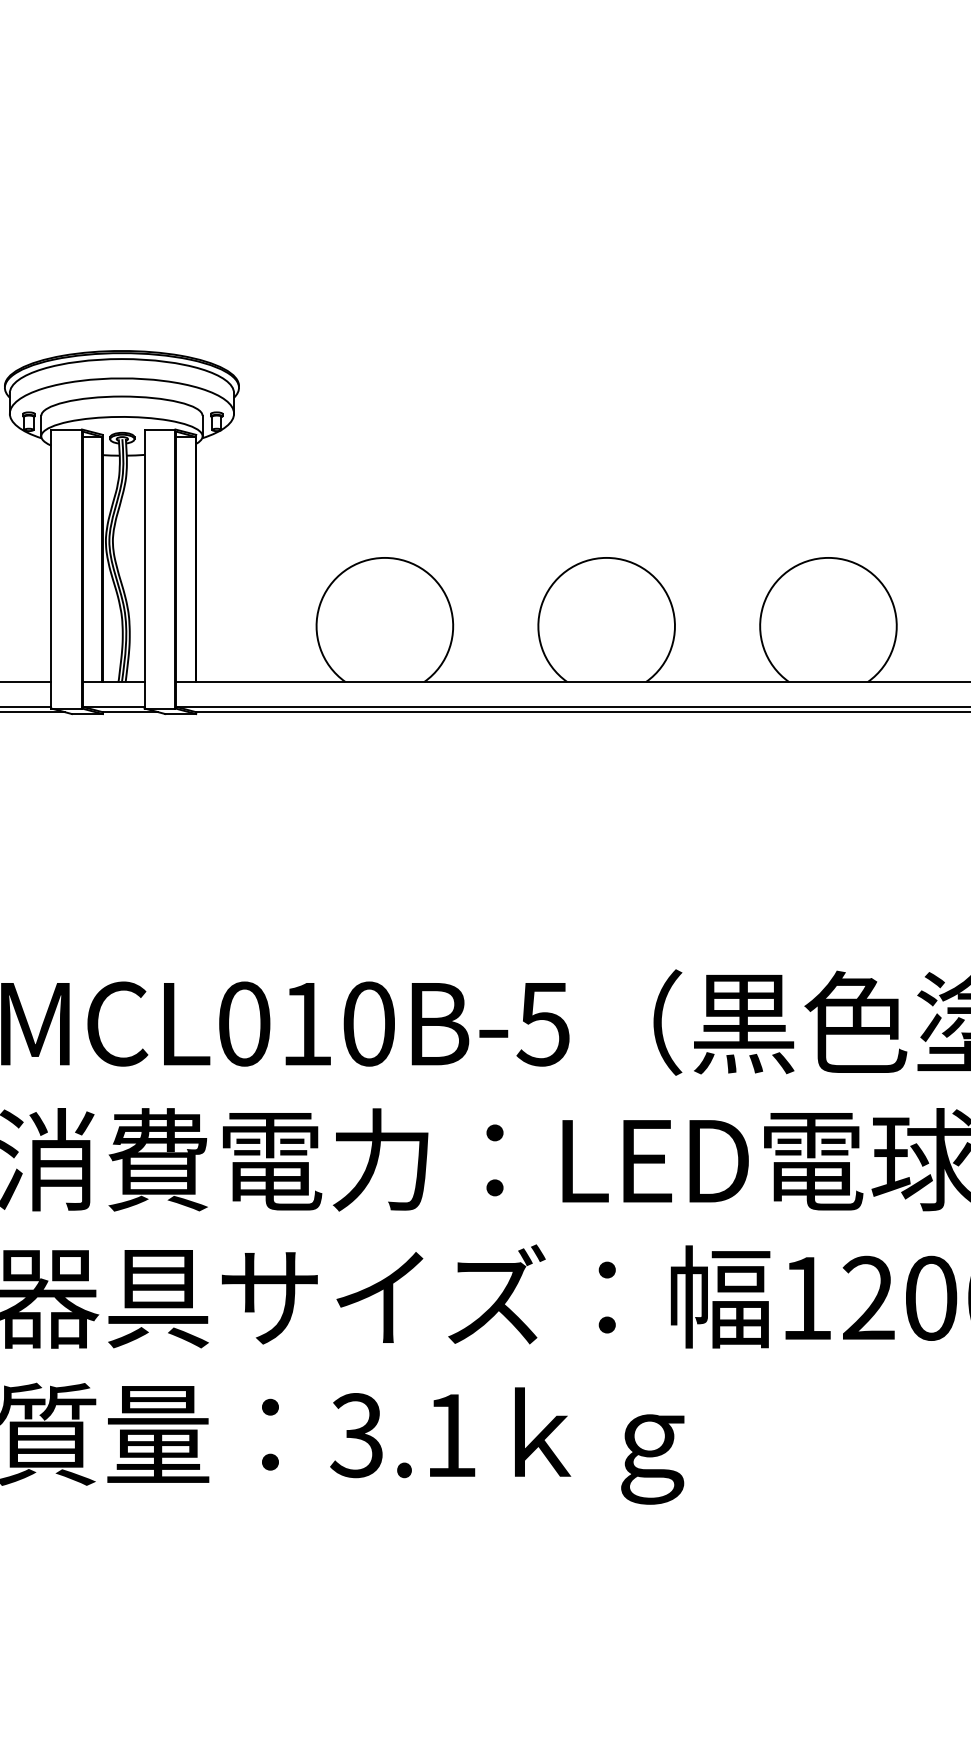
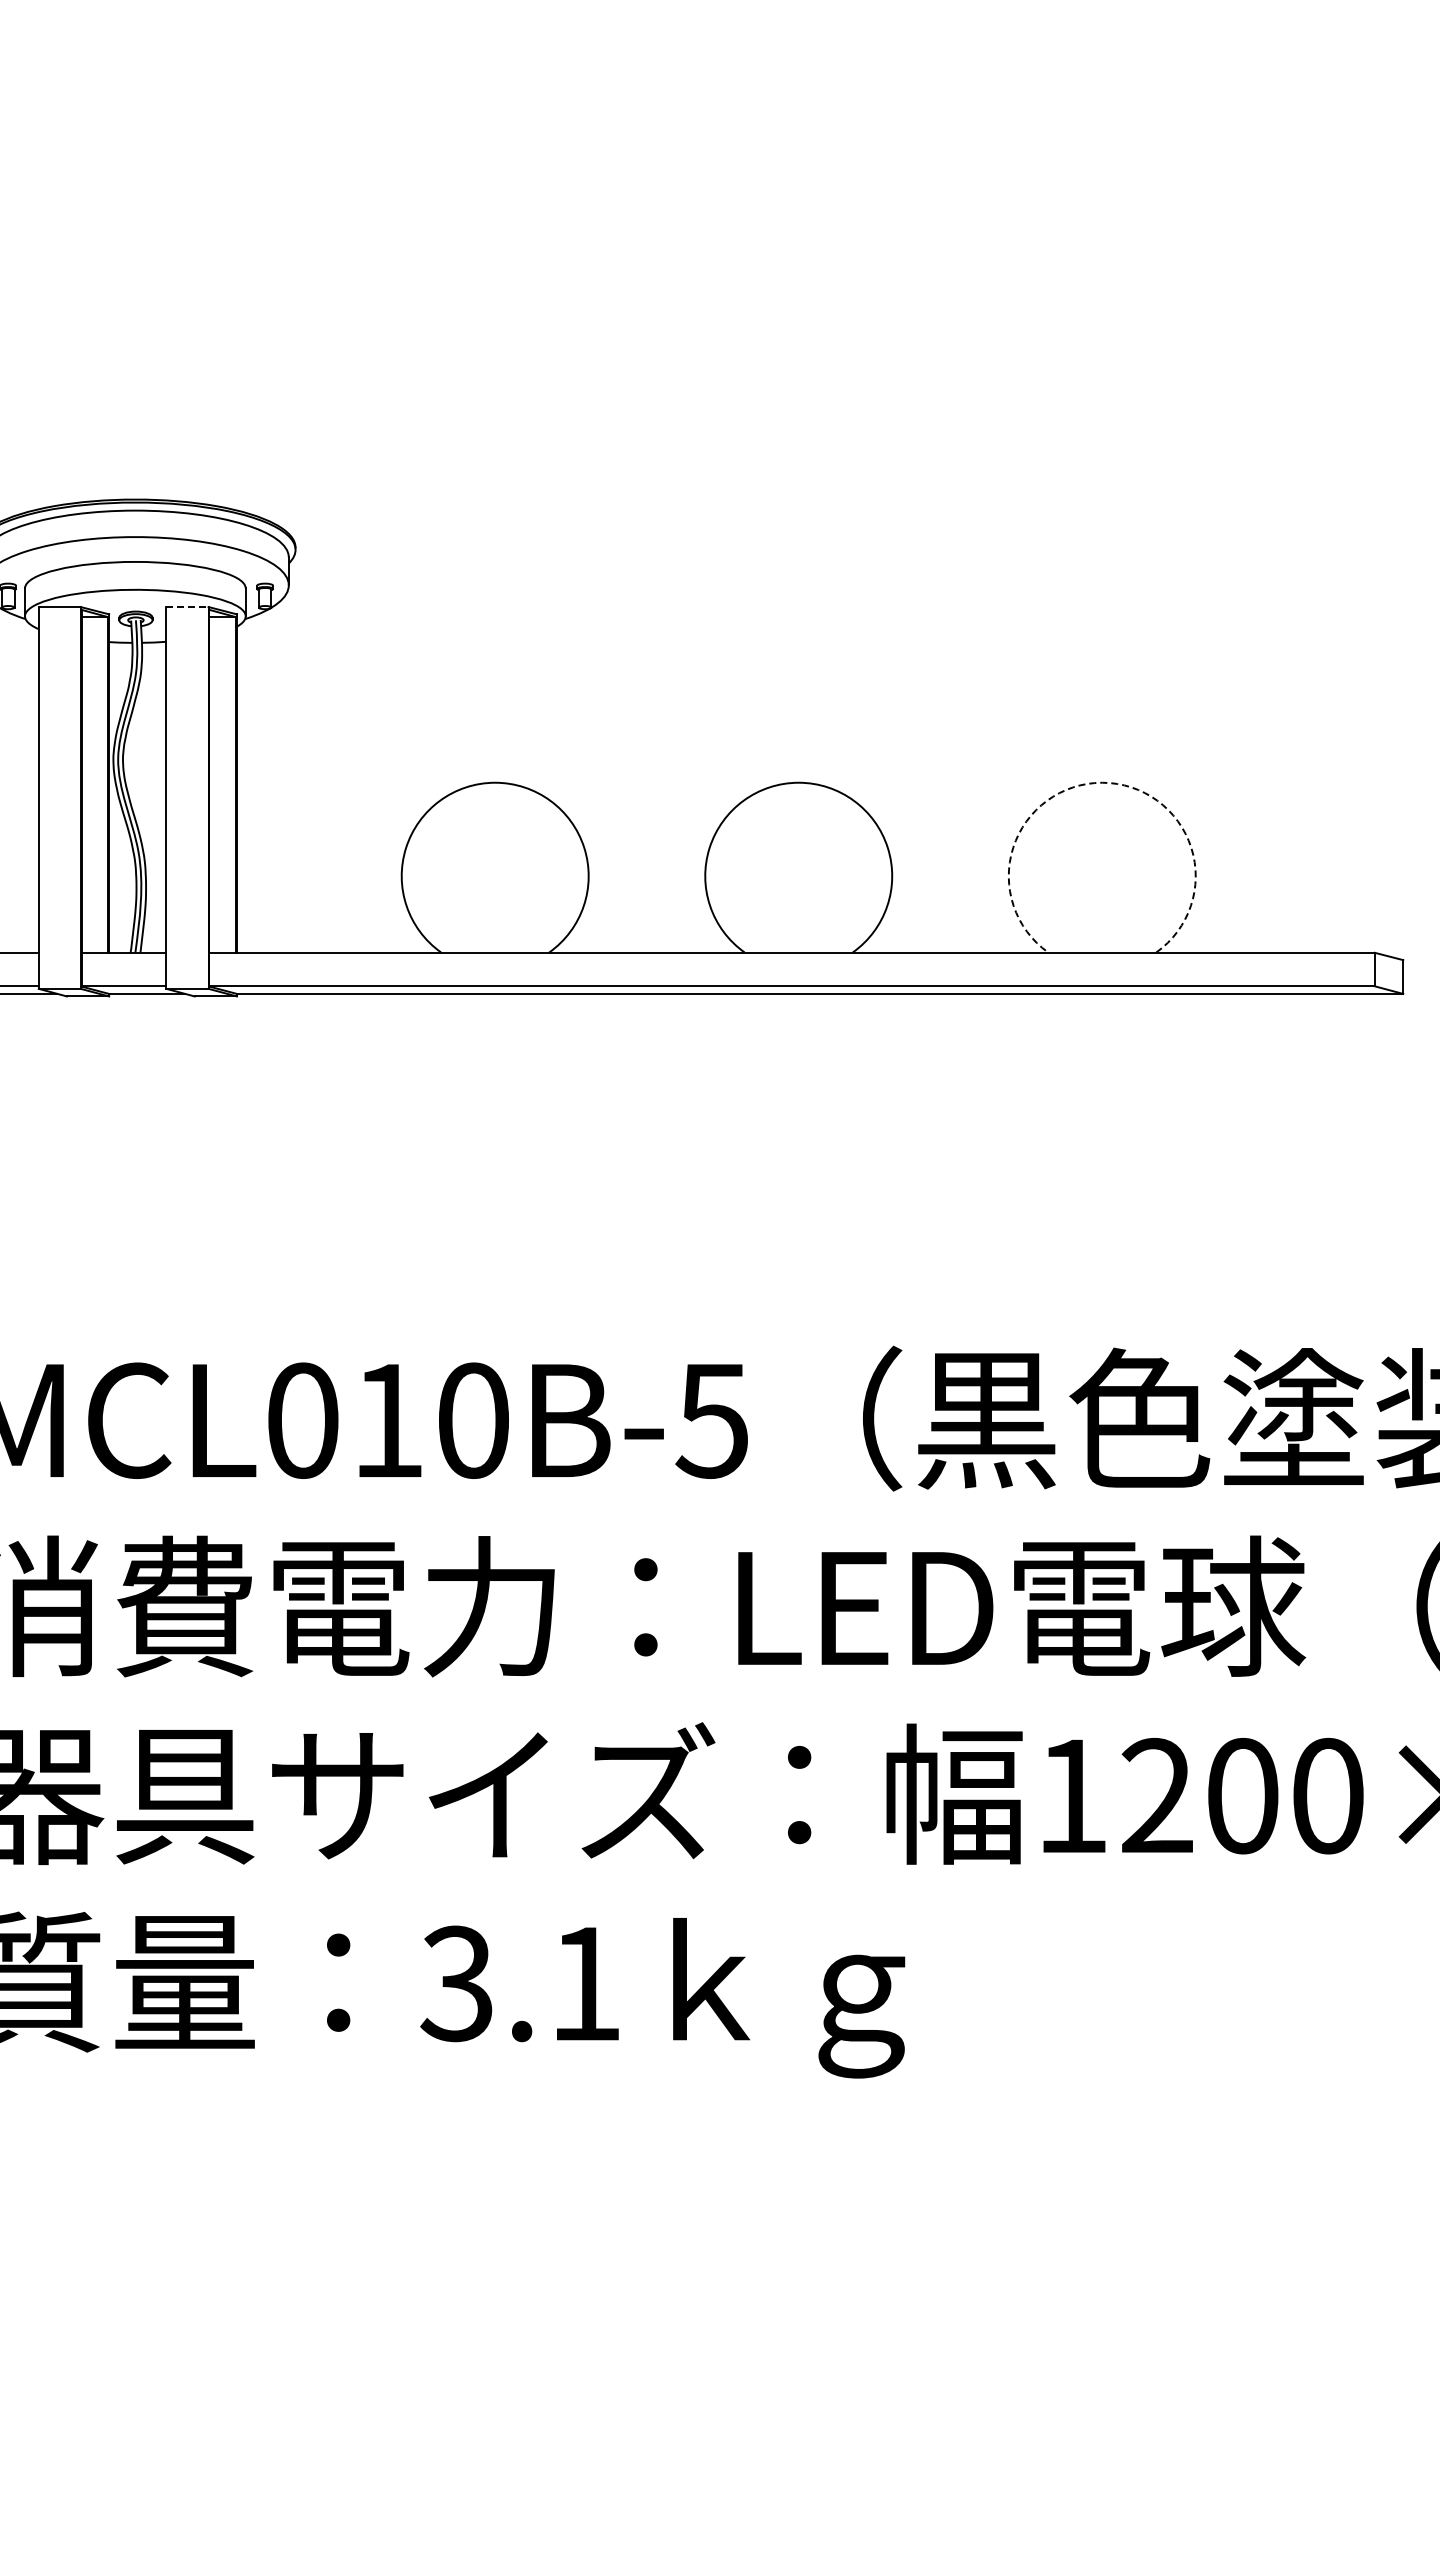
line: (160, 429) -> (187, 607), solid -> dashed
arc: (828, 557) -> (1102, 782), solid -> dashed

